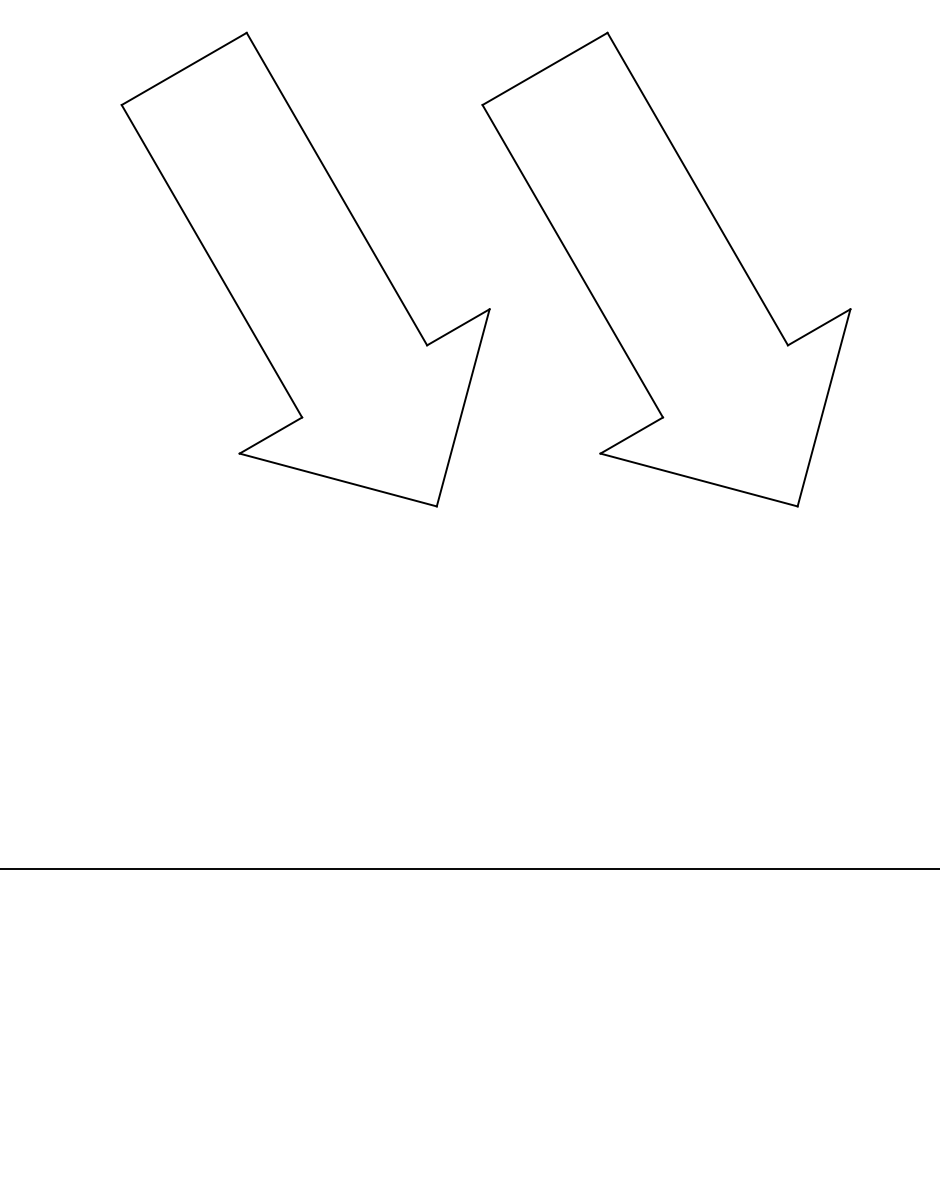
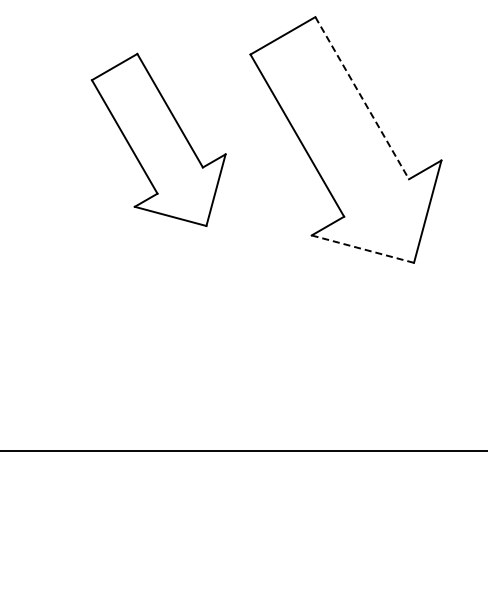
line: (698, 189) -> (362, 98), solid -> dashed
part: (305, 268) -> (158, 139), size x0.7
line: (698, 480) -> (362, 249), solid -> dashed

